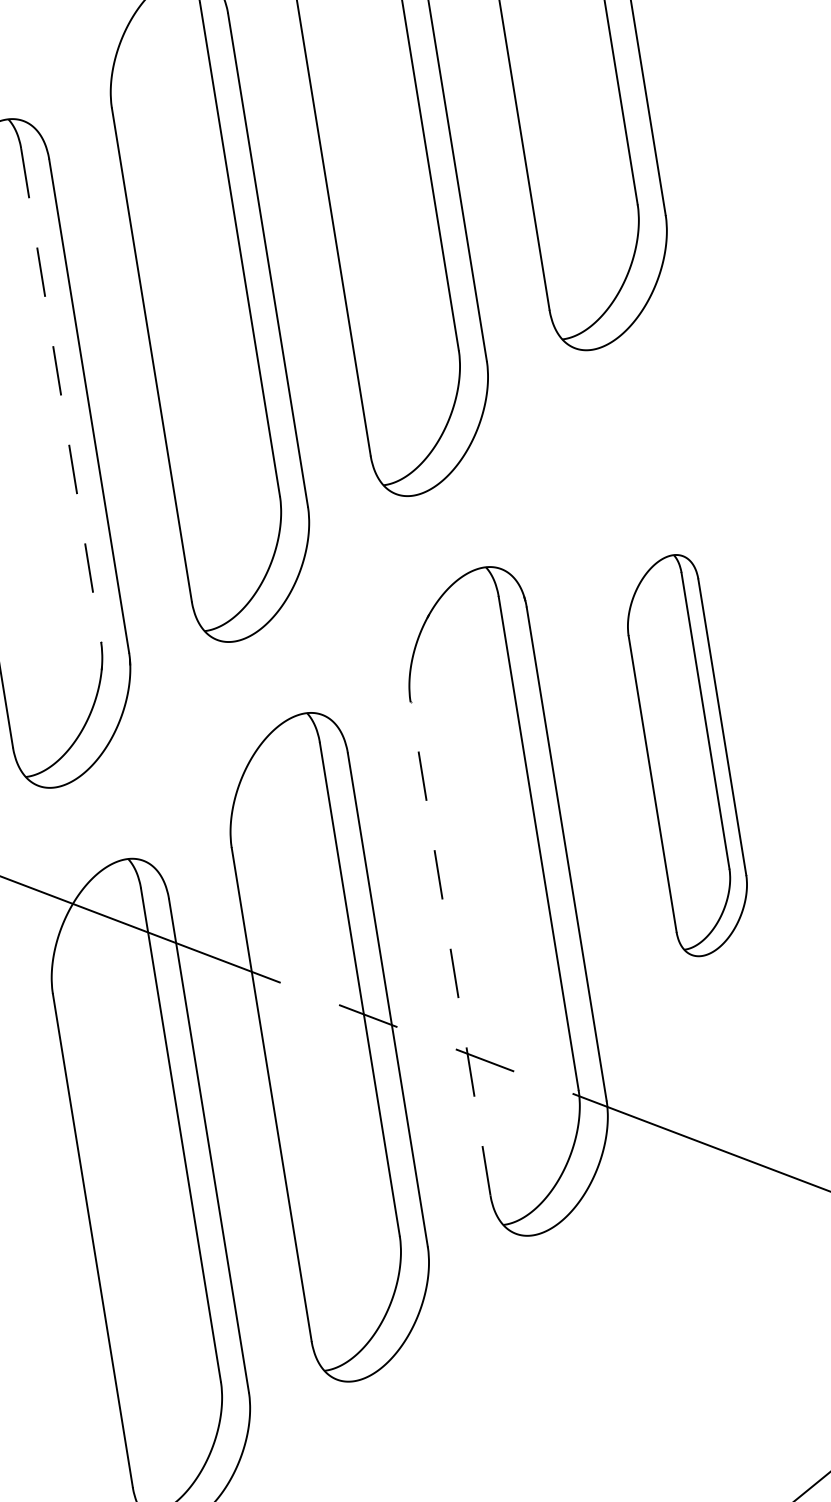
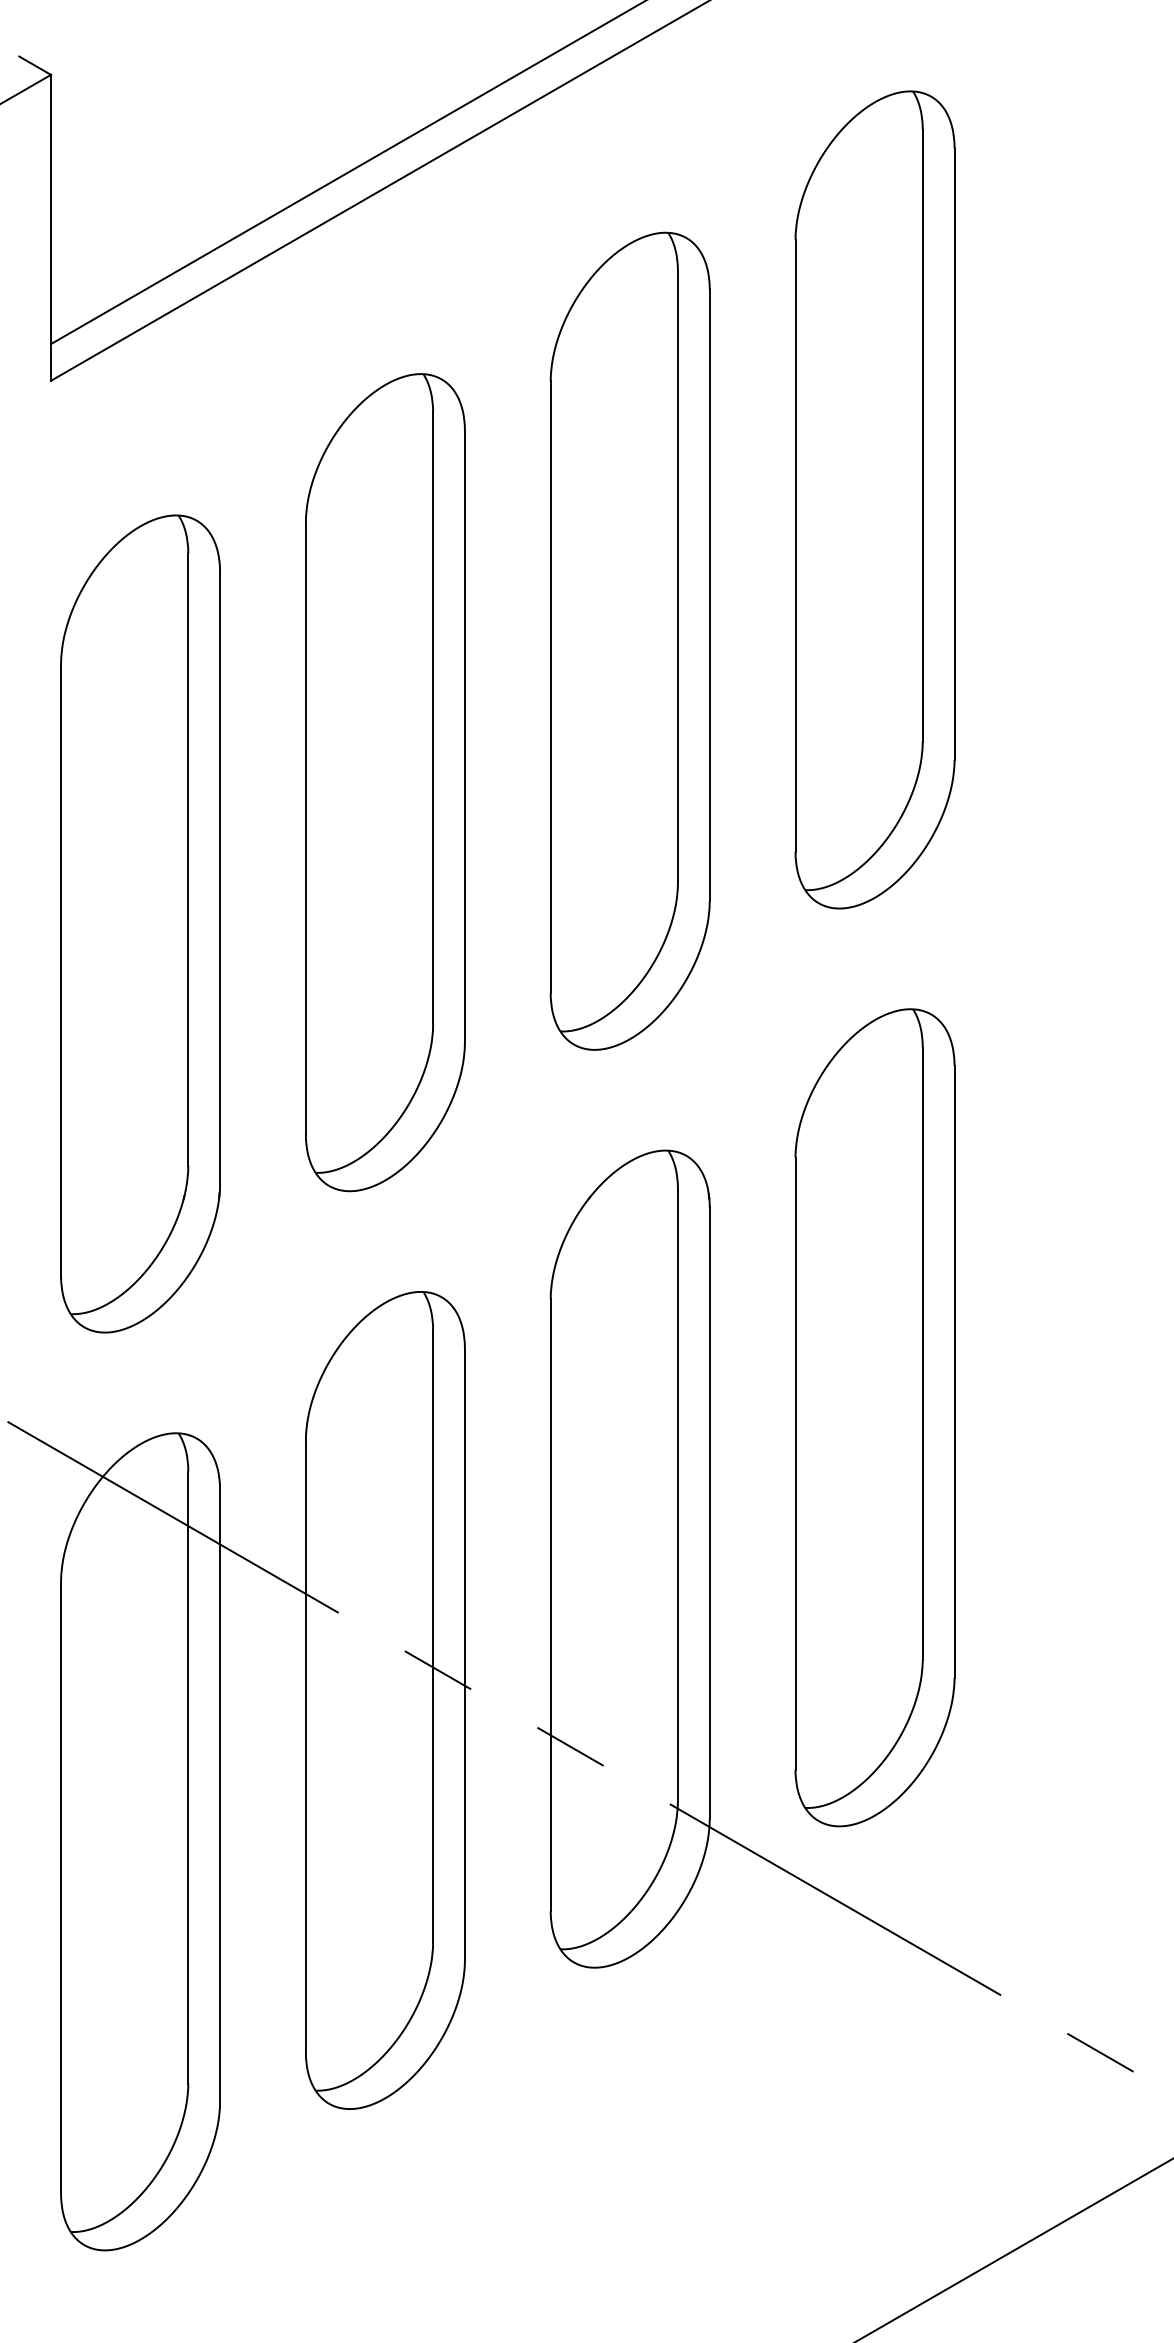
line: (61, 395) -> (188, 859), dashed -> solid
part: (687, 755) -> (874, 1417), size x1.67
line: (450, 949) -> (550, 1605), dashed -> solid

